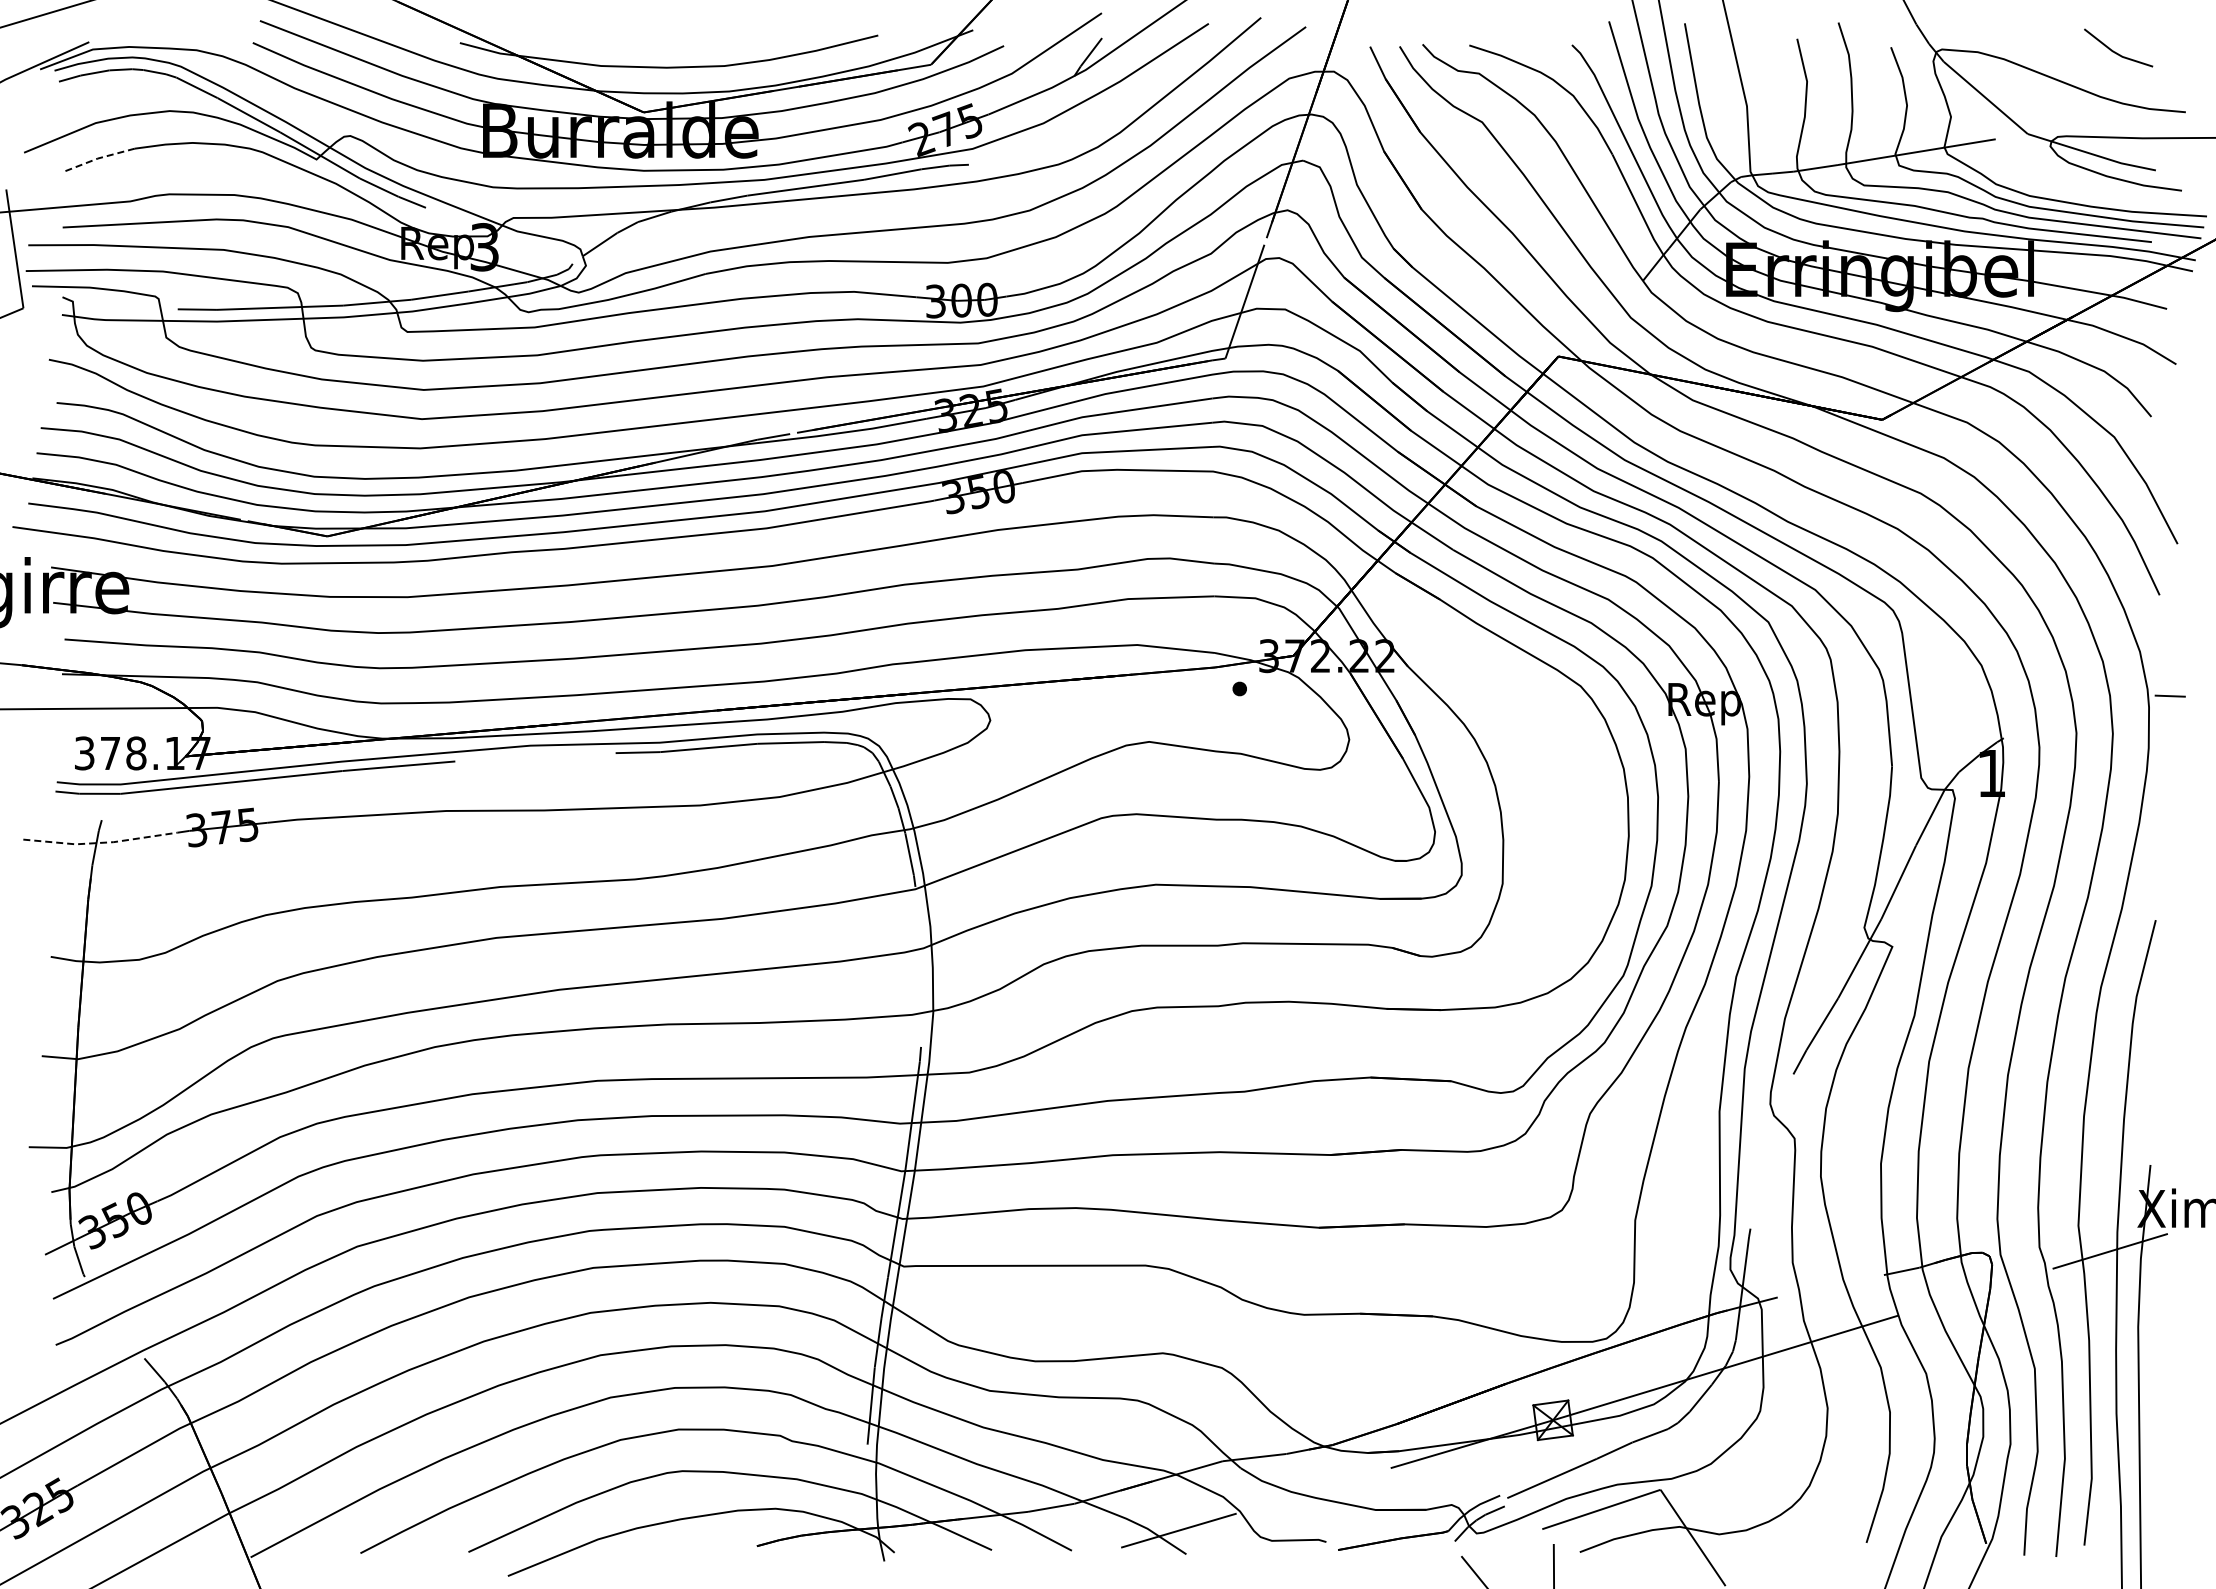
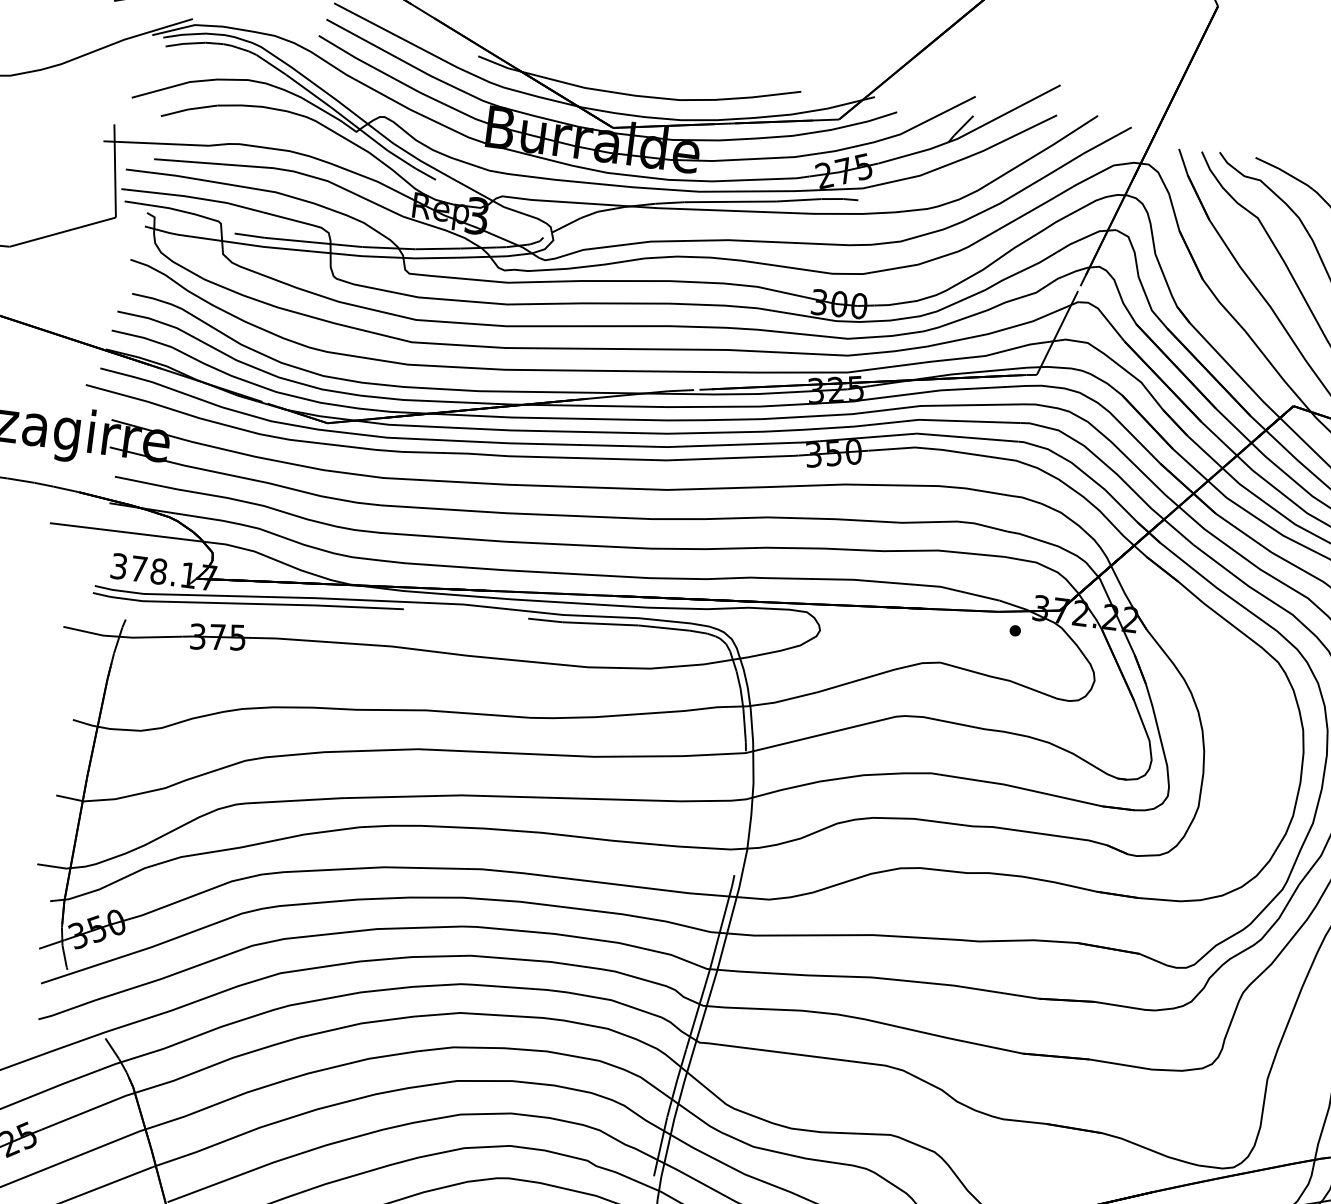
line: (97, 158) -> (187, 109), dashed -> solid
line: (101, 842) -> (123, 636), dashed -> solid

